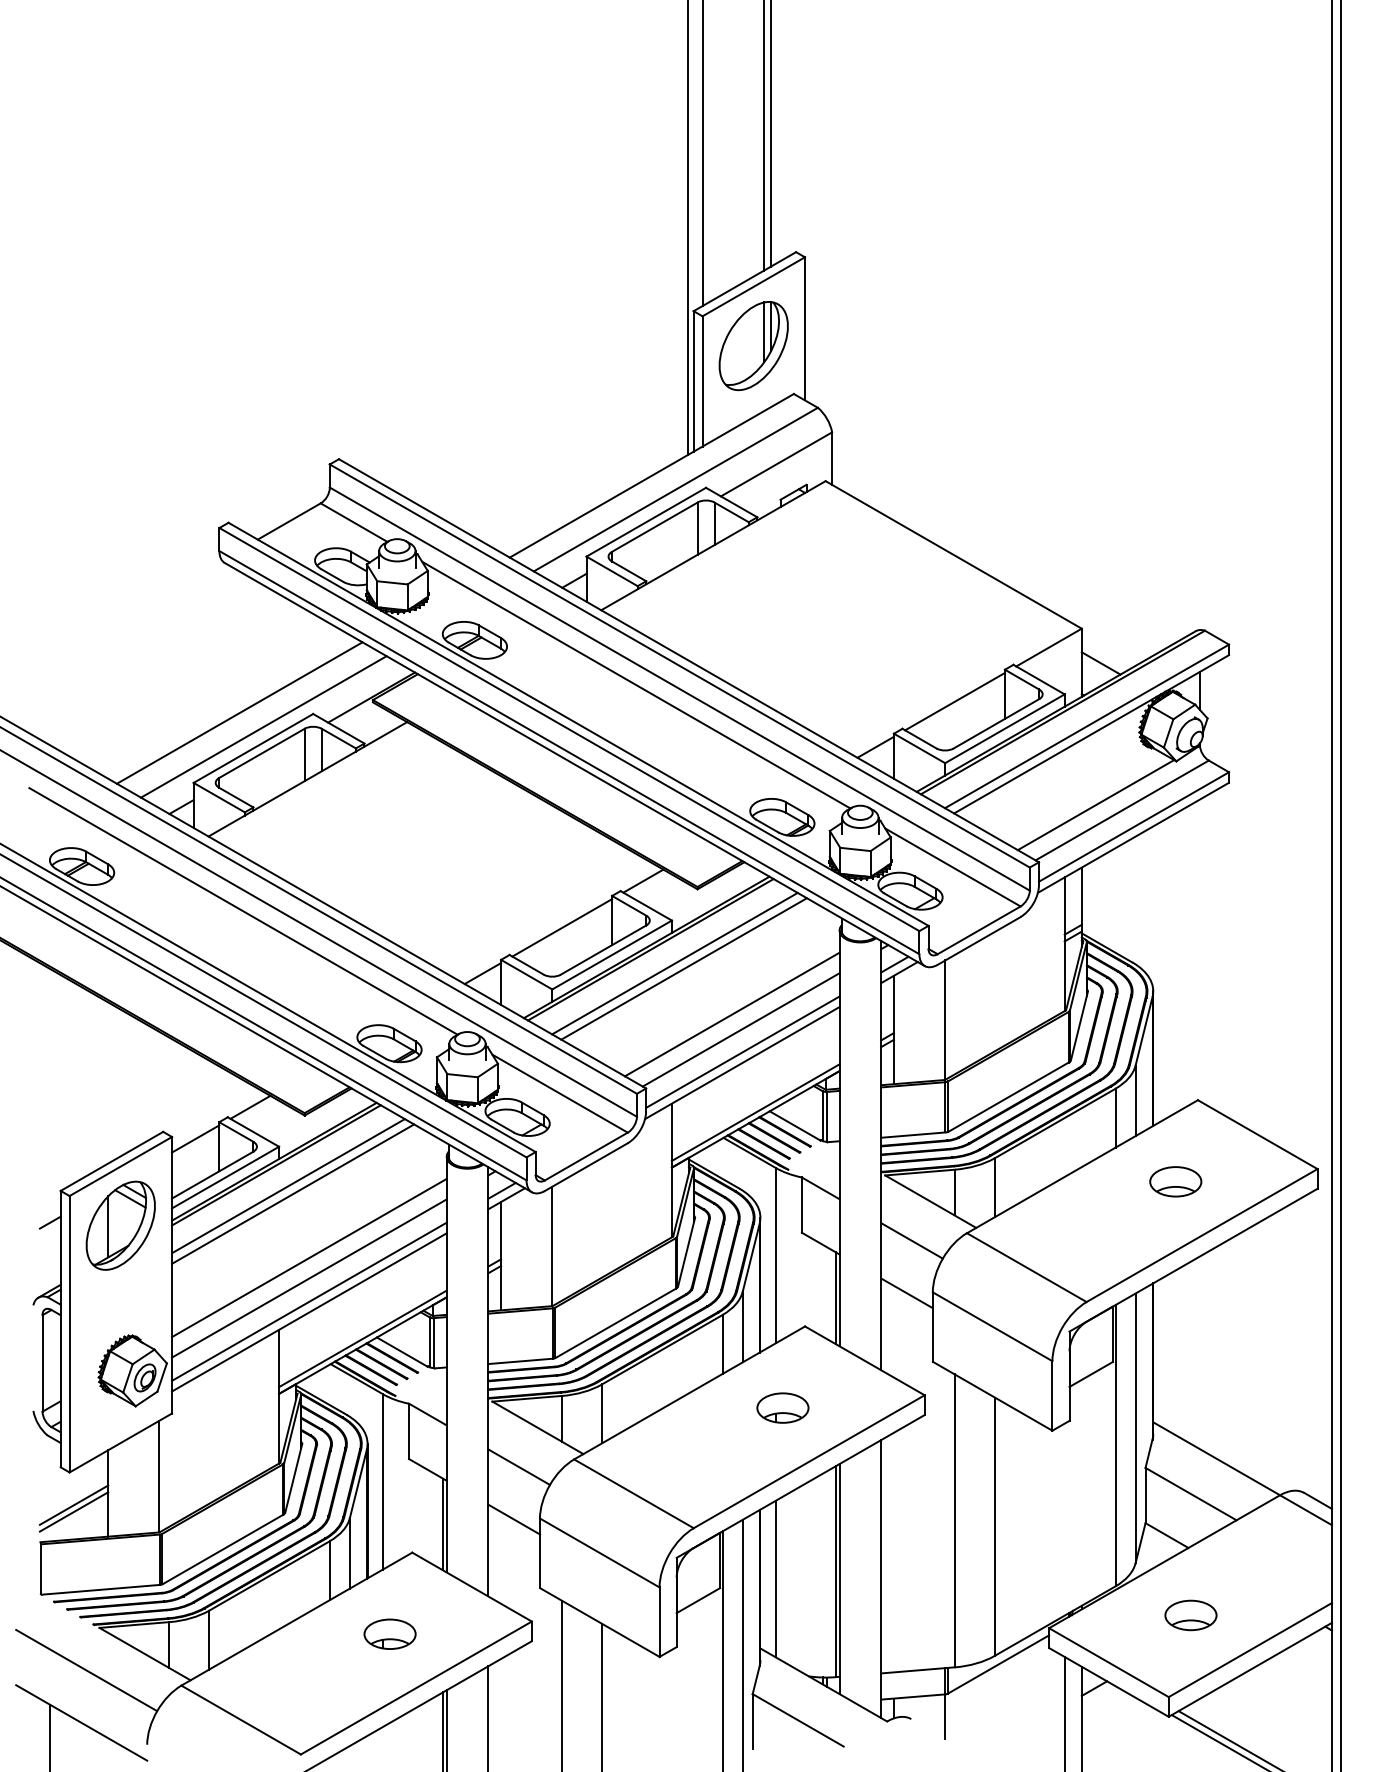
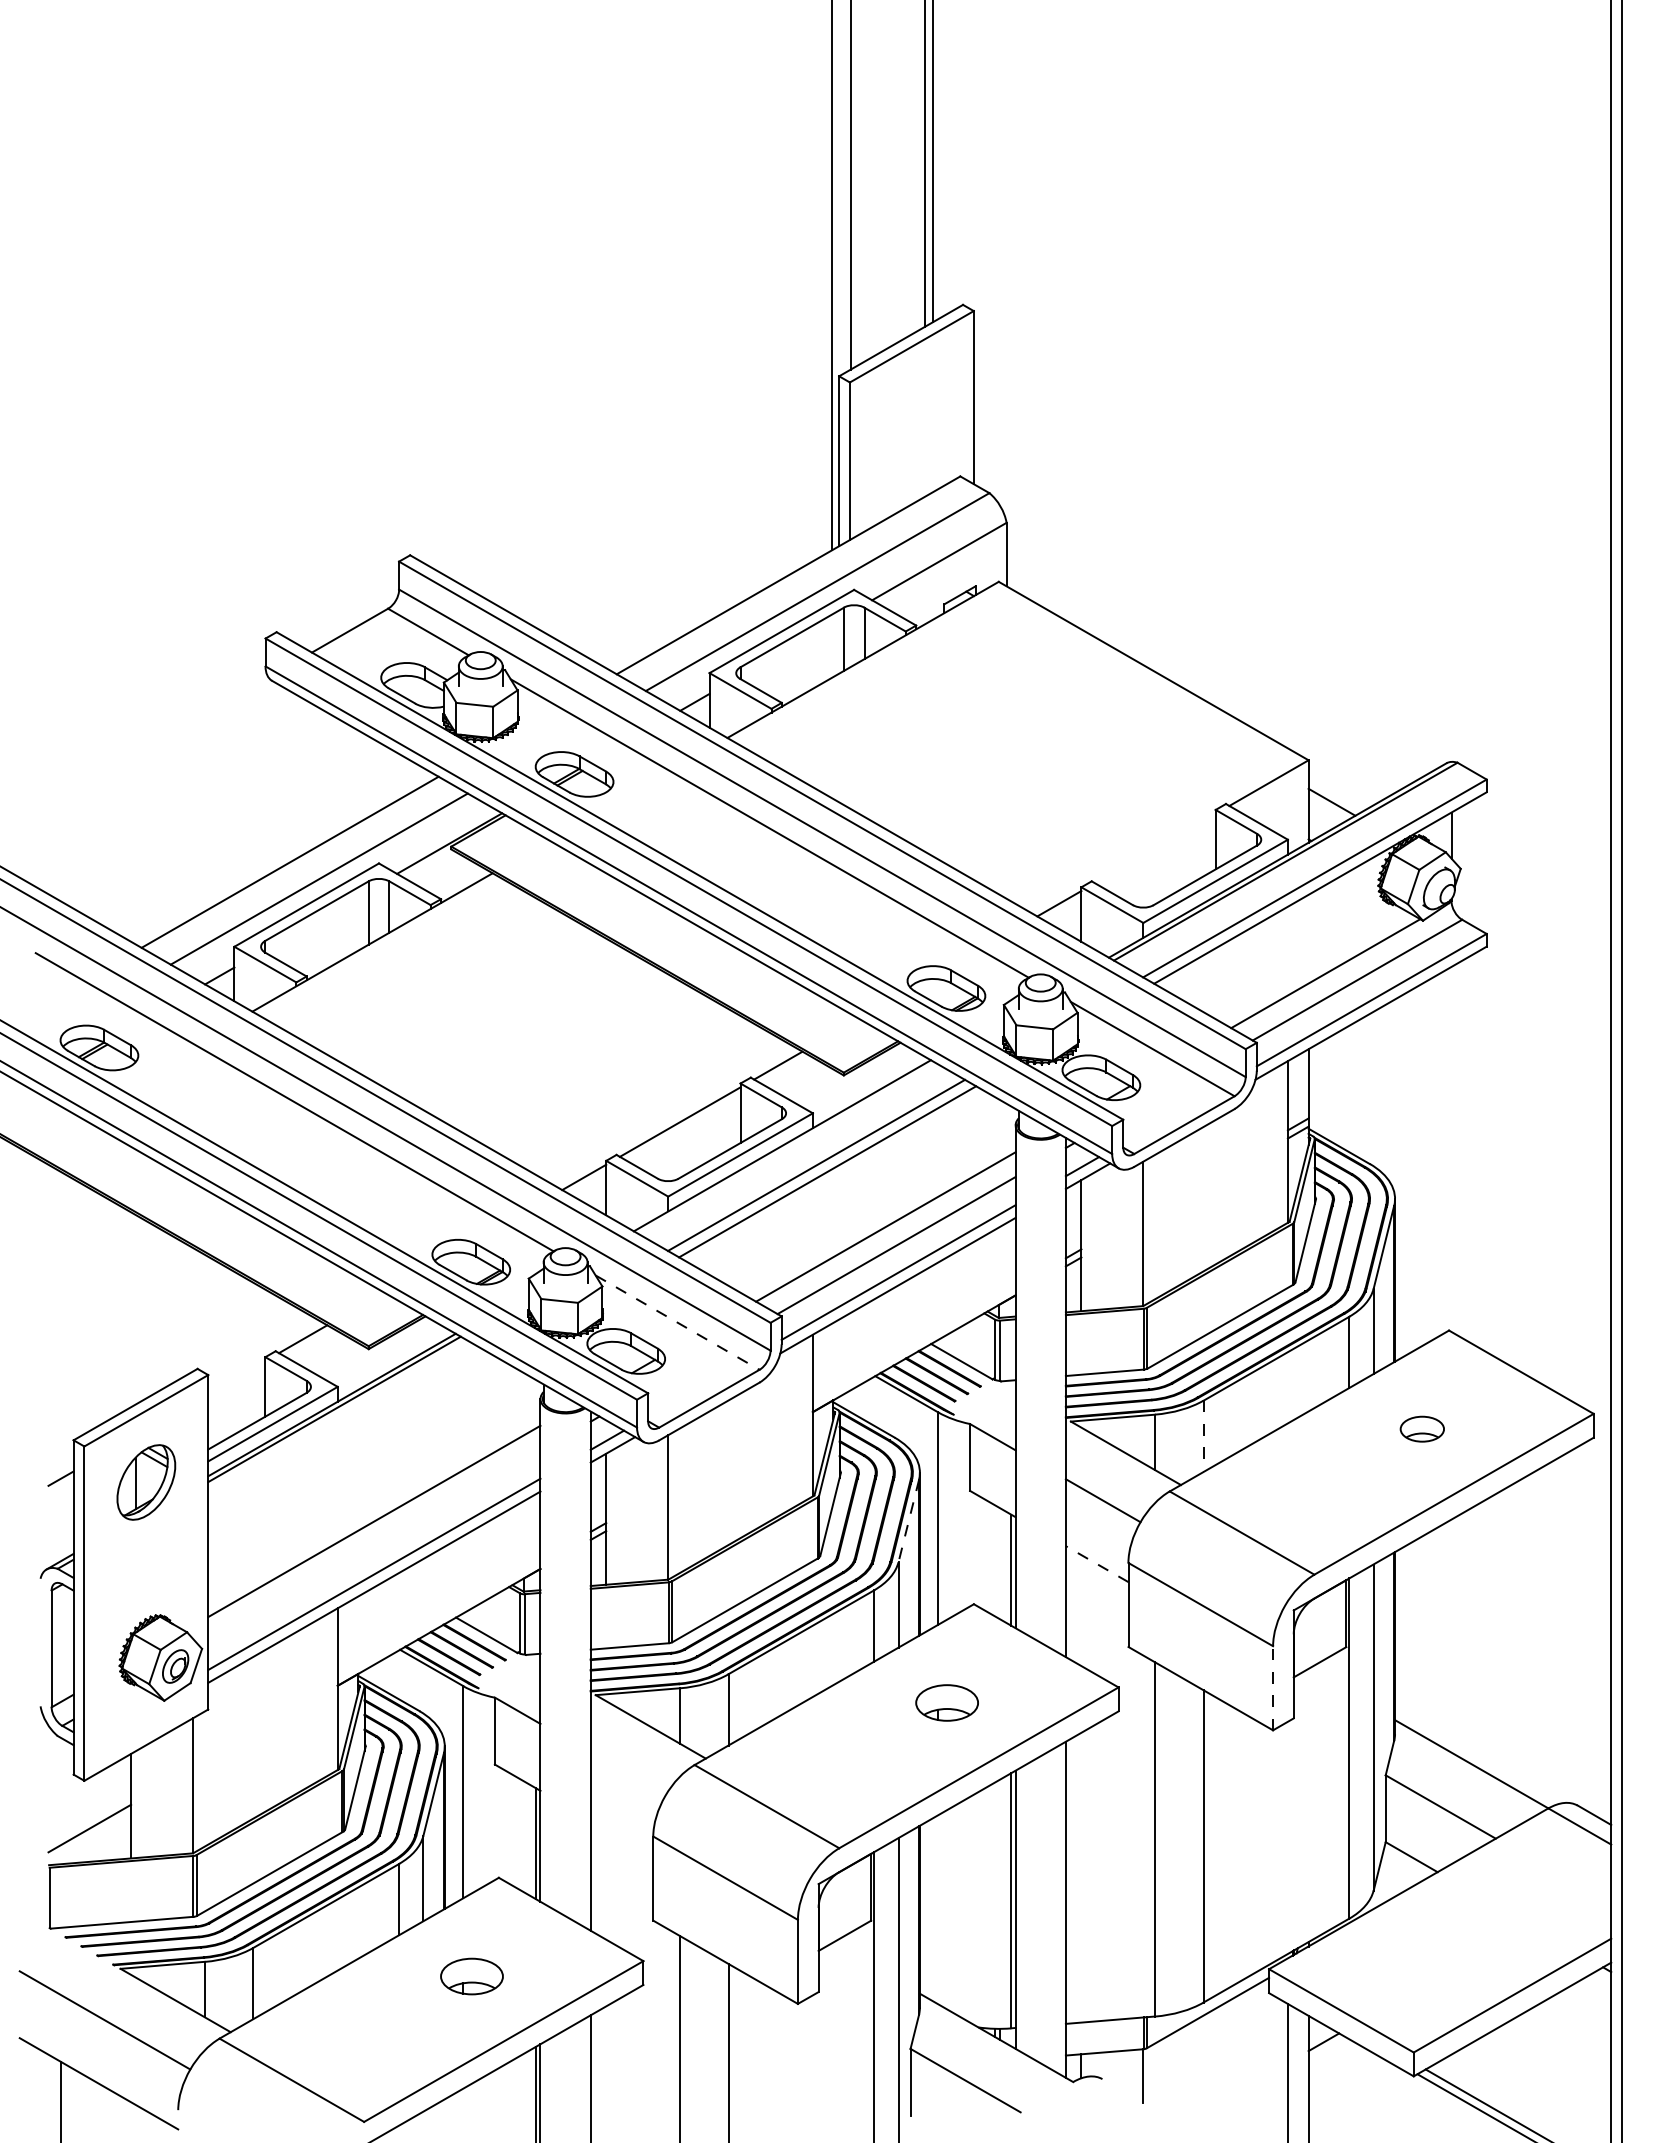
part: (753, 346) -> (911, 418), removed
line: (954, 701) -> (1154, 848), removed
line: (650, 949) -> (786, 1148), removed
line: (560, 1093) -> (678, 1322), solid -> dashed
line: (755, 1112) -> (913, 1345), removed
line: (195, 1139) -> (236, 1377), removed
part: (1175, 1181) -> (1422, 1428), size x0.7
line: (287, 1186) -> (348, 1434), removed
line: (994, 1187) -> (1203, 1436), solid -> dashed
line: (292, 1193) -> (354, 1443), removed
part: (120, 1225) -> (146, 1482), size x0.7
line: (750, 1257) -> (908, 1520), solid -> dashed
line: (309, 1277) -> (374, 1545), removed
line: (906, 1292) -> (1096, 1563), solid -> dashed
line: (362, 1338) -> (438, 1618), removed
line: (1052, 1395) -> (1273, 1687), solid -> dashed
line: (518, 1466) -> (627, 1773), removed
line: (73, 1505) -> (89, 1820), removed
line: (513, 1519) -> (621, 1837), removed
line: (775, 1578) -> (938, 1909), removed
part: (1190, 1615) -> (1440, 1953), removed

